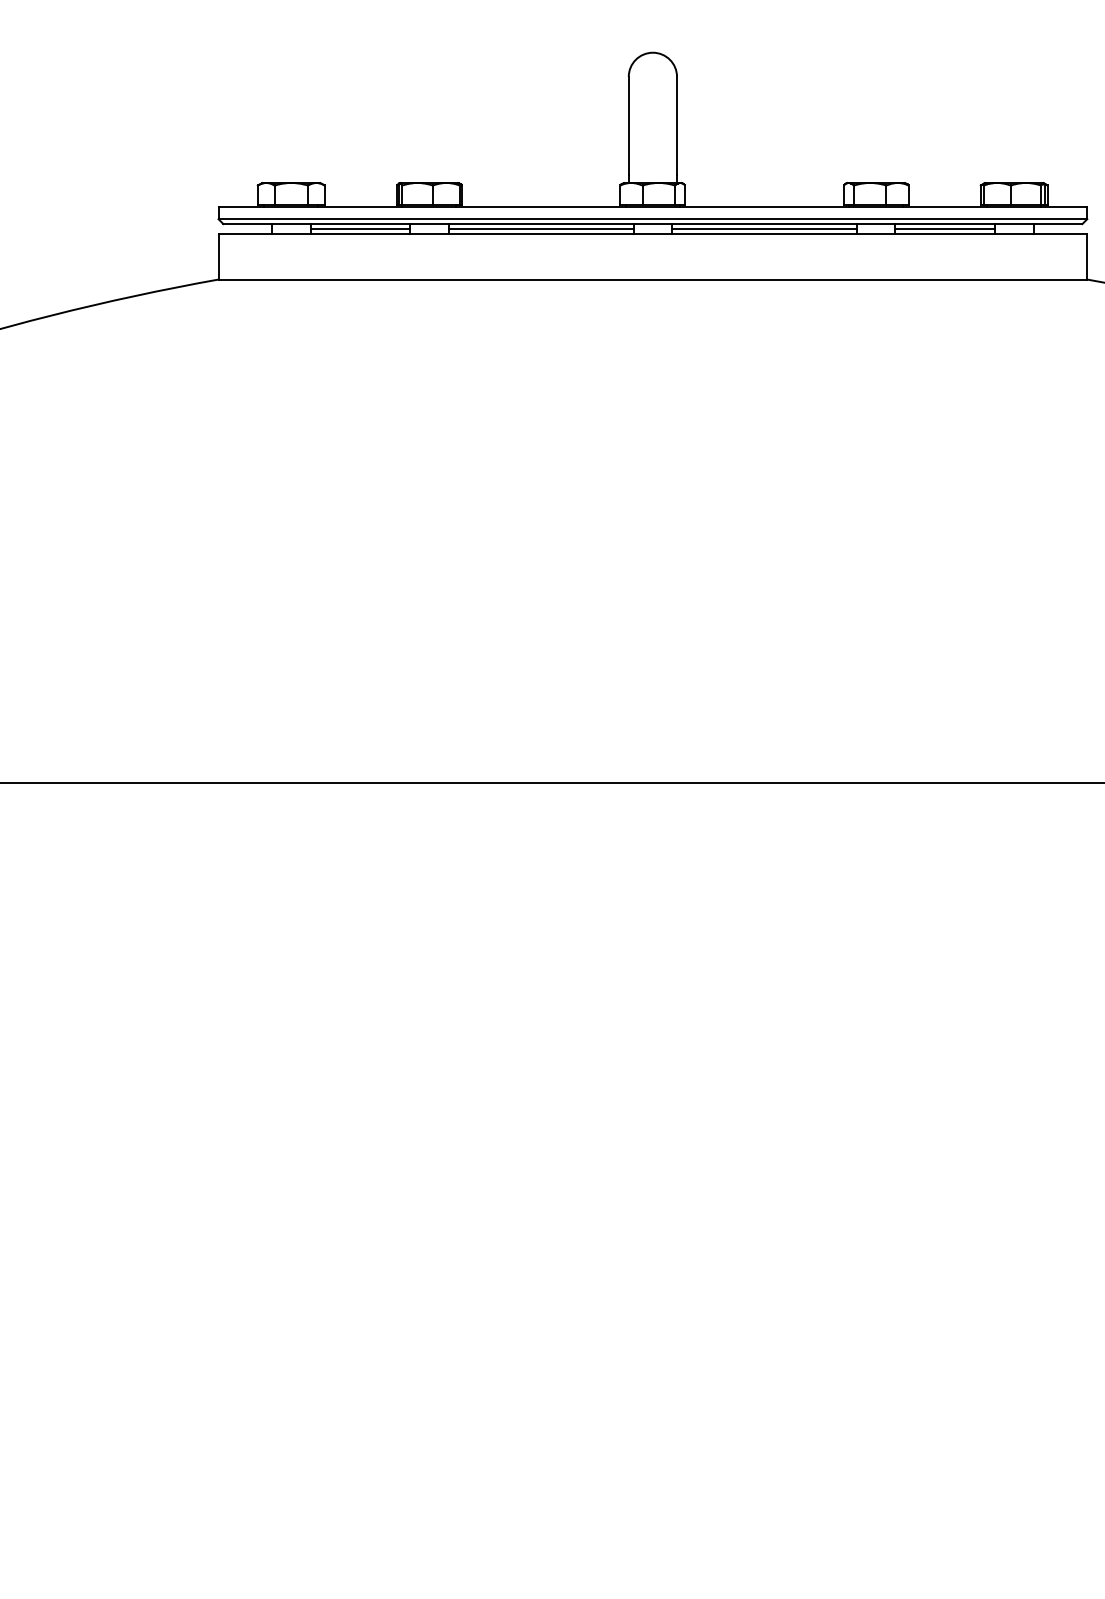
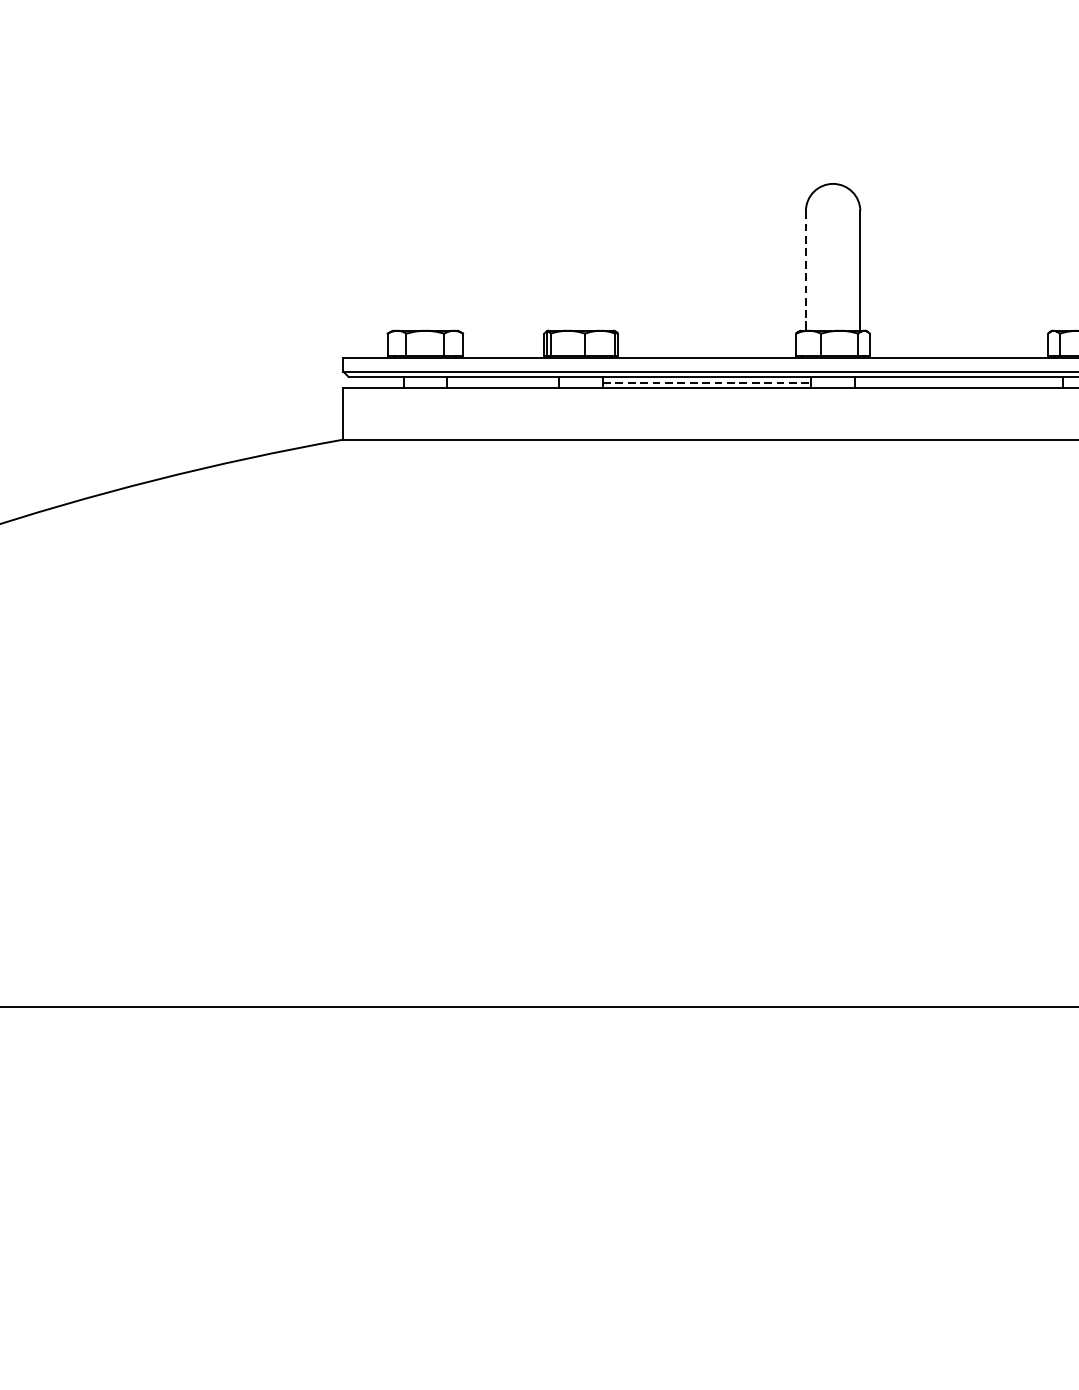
line: (628, 126) -> (805, 267), solid -> dashed
line: (360, 228) -> (503, 382), removed
line: (541, 228) -> (707, 382), solid -> dashed
line: (764, 228) -> (958, 382), removed

